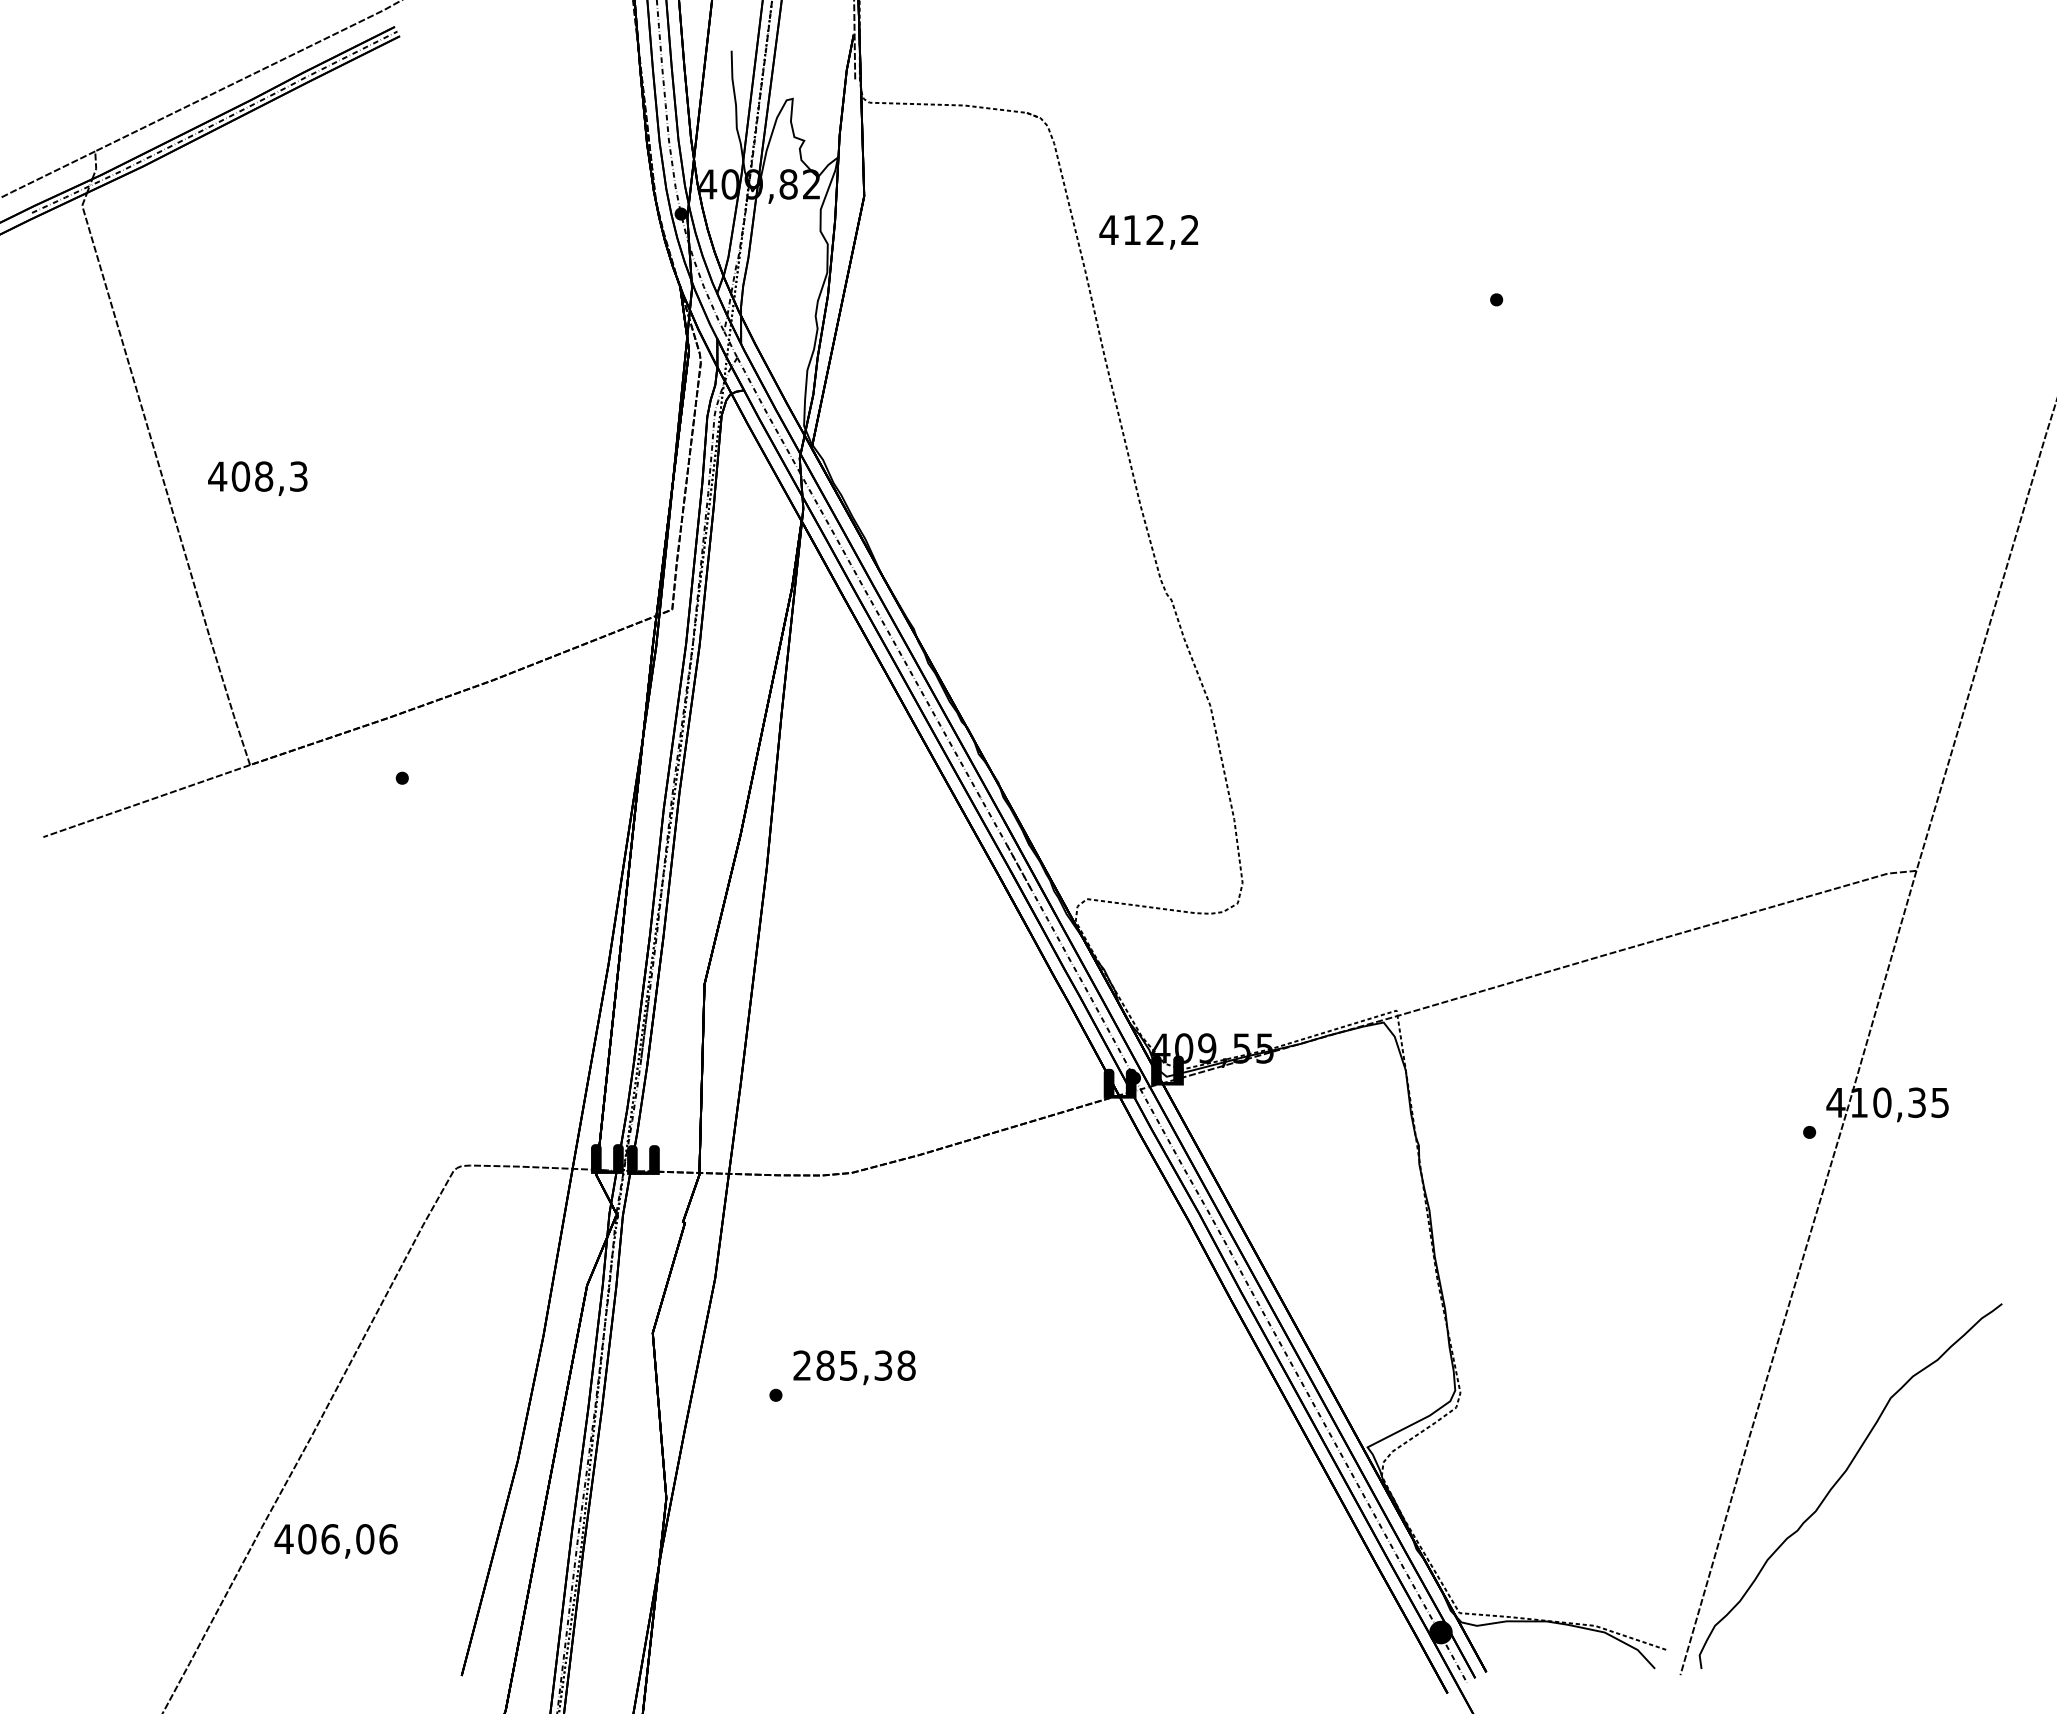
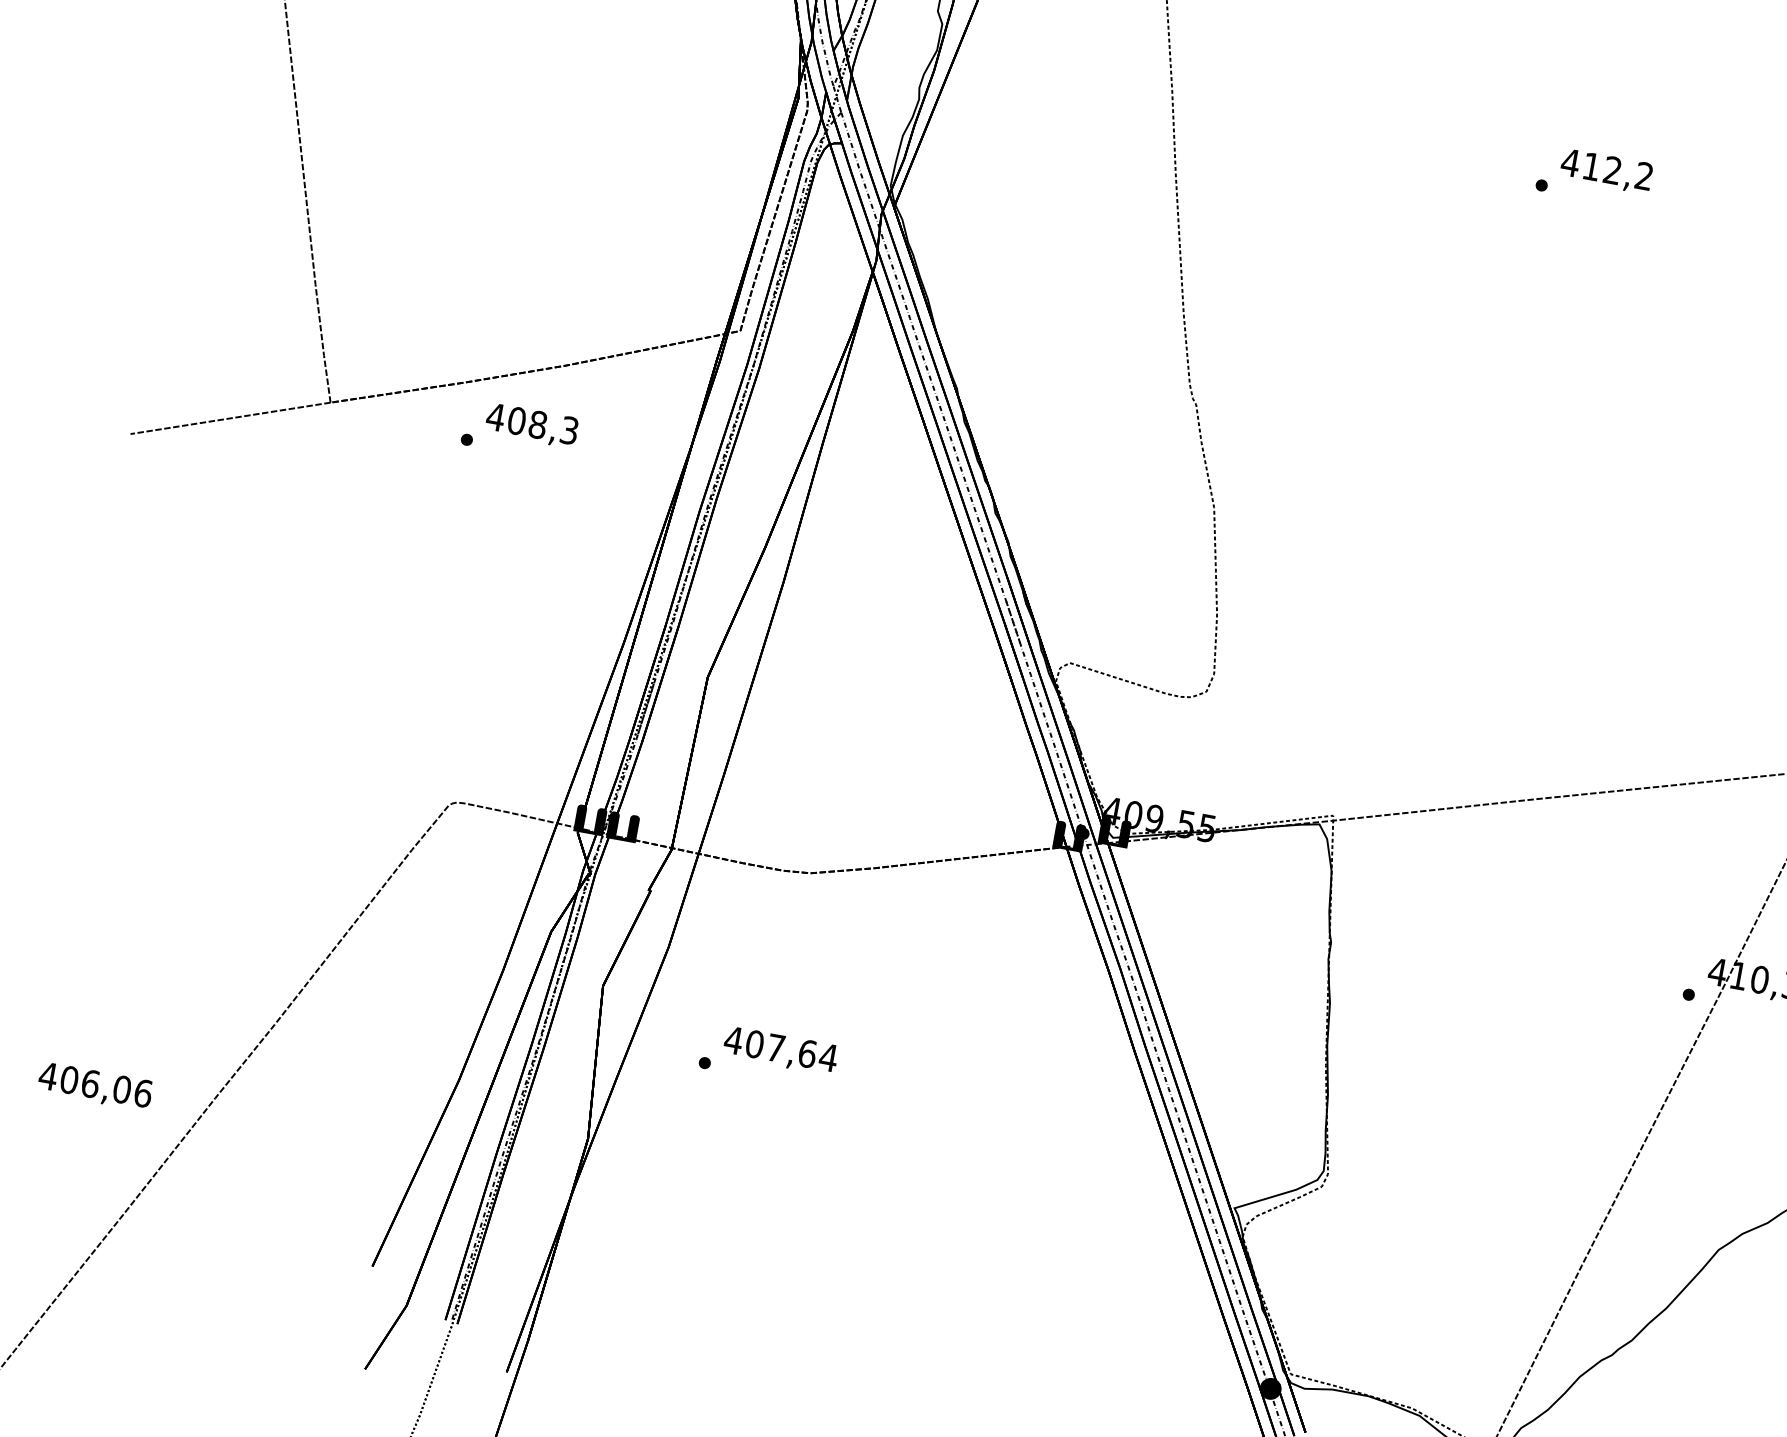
text: (1148, 232) -> (1606, 171), moved
text: (257, 478) -> (531, 425), moved
text: (854, 1365) -> (781, 1048), 285,38 -> 407,64
text: (335, 1541) -> (94, 1086), moved

